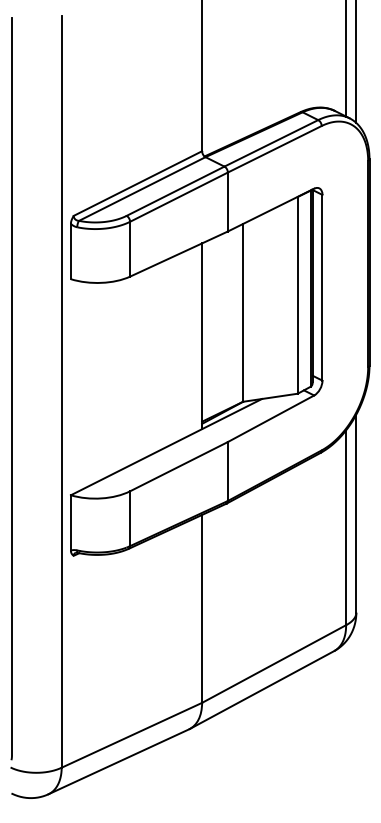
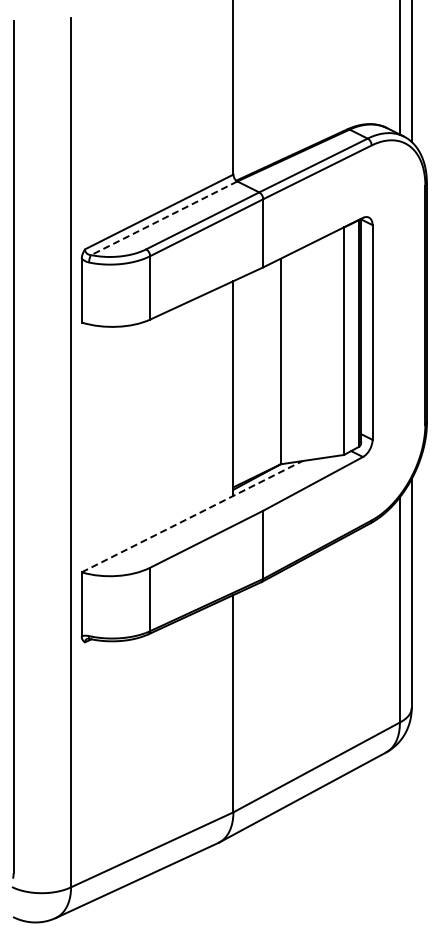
line: (142, 189) -> (164, 218), solid -> dashed
line: (166, 446) -> (192, 516), solid -> dashed

